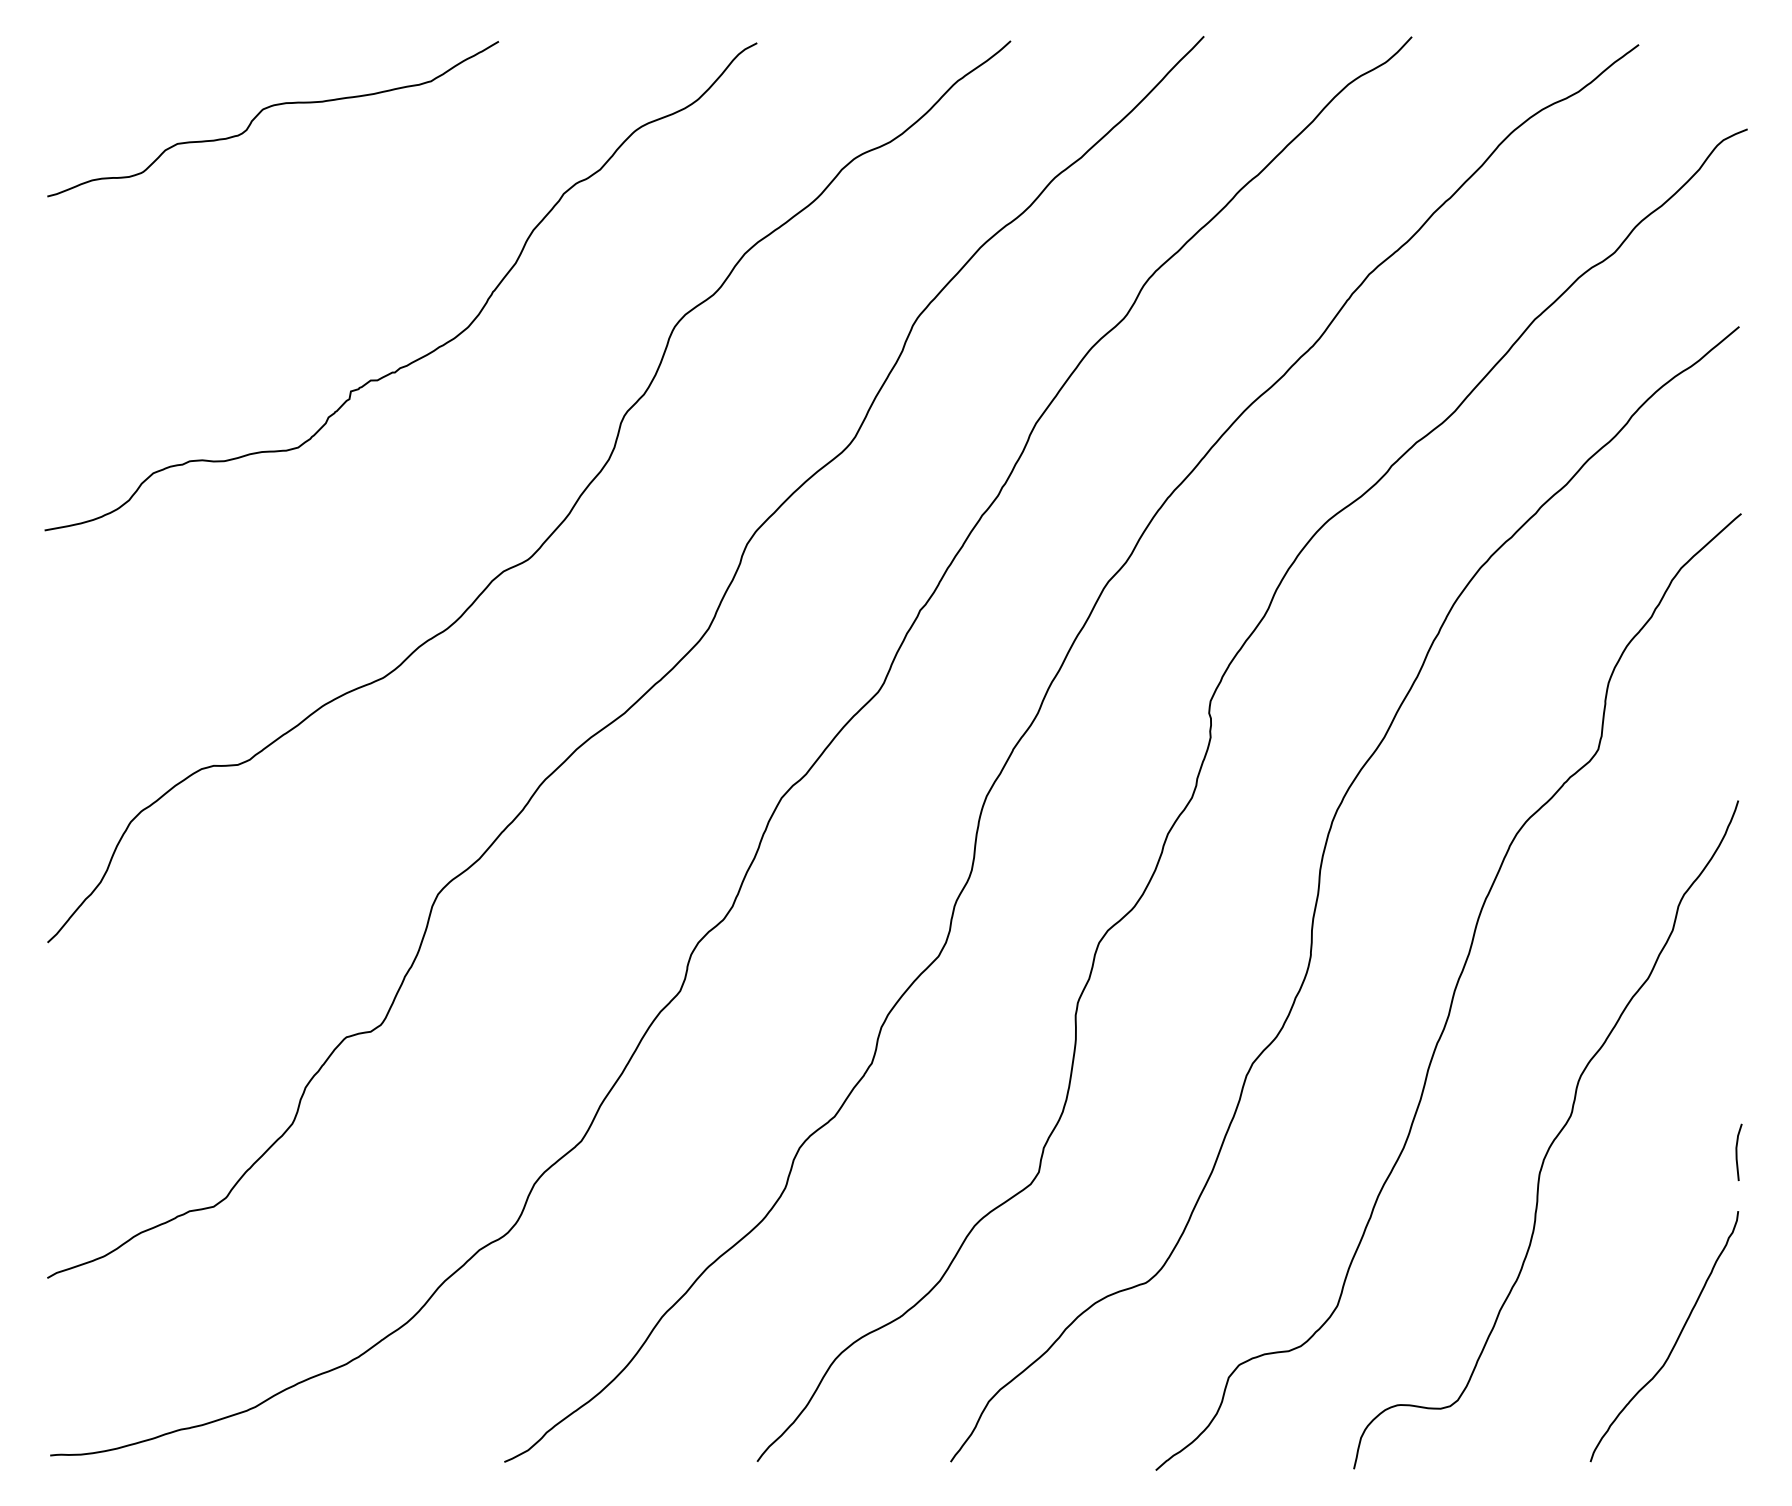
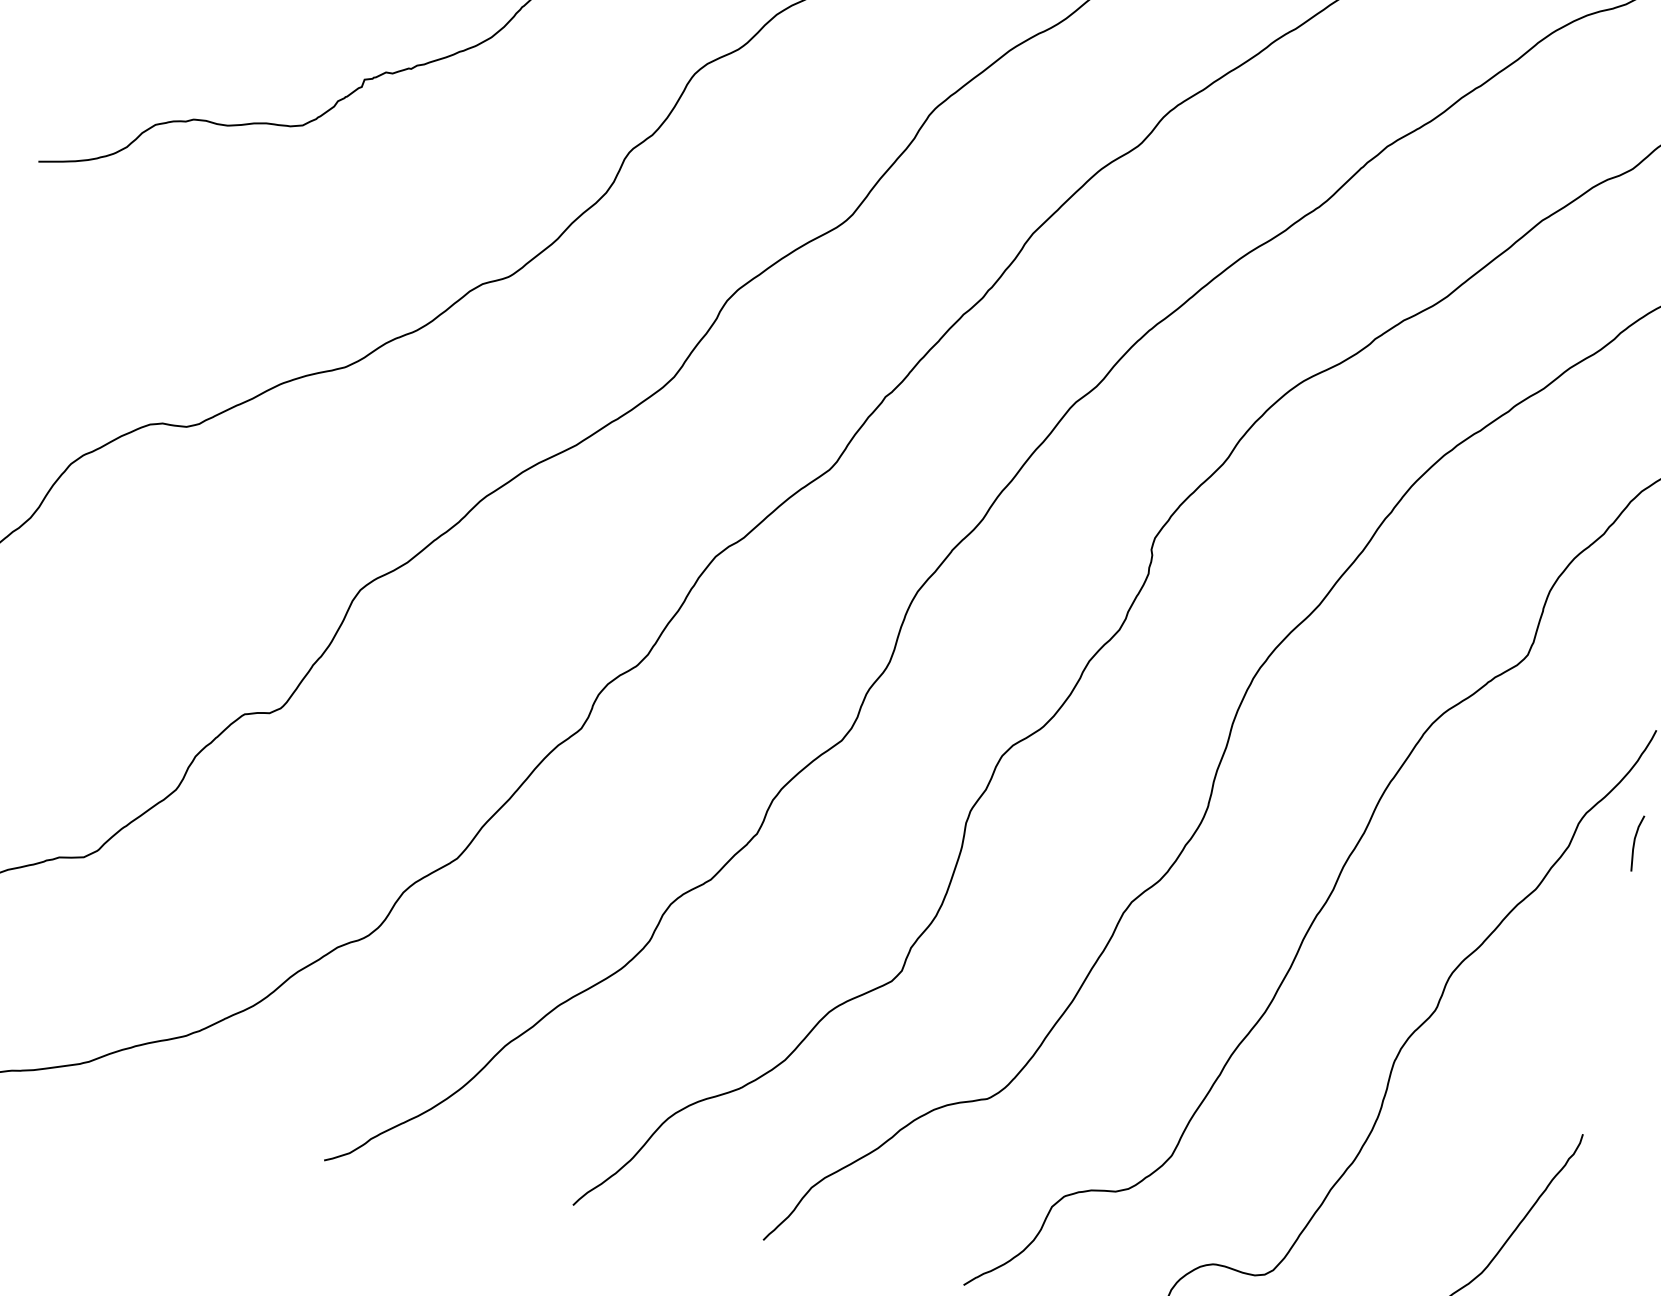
curve: (1737, 1151) -> (1635, 842), moved

